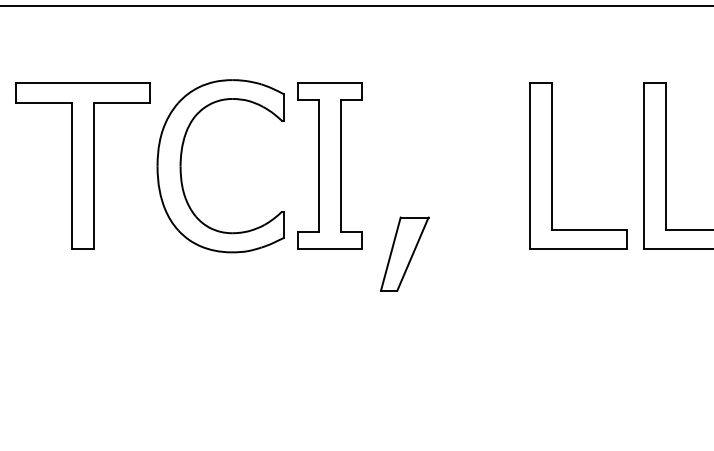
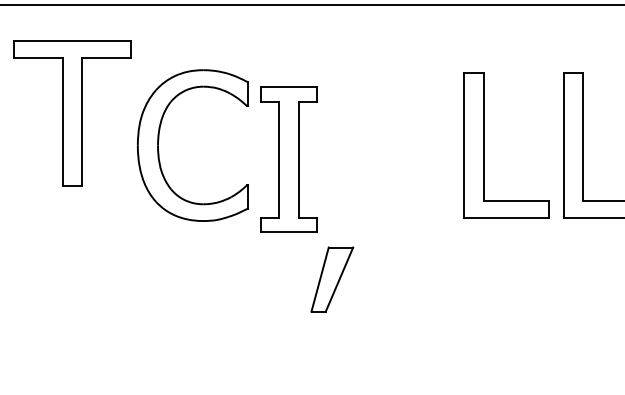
part: (82, 166) -> (72, 113), moved
part: (329, 166) -> (288, 159), moved
part: (404, 254) -> (332, 279), moved

